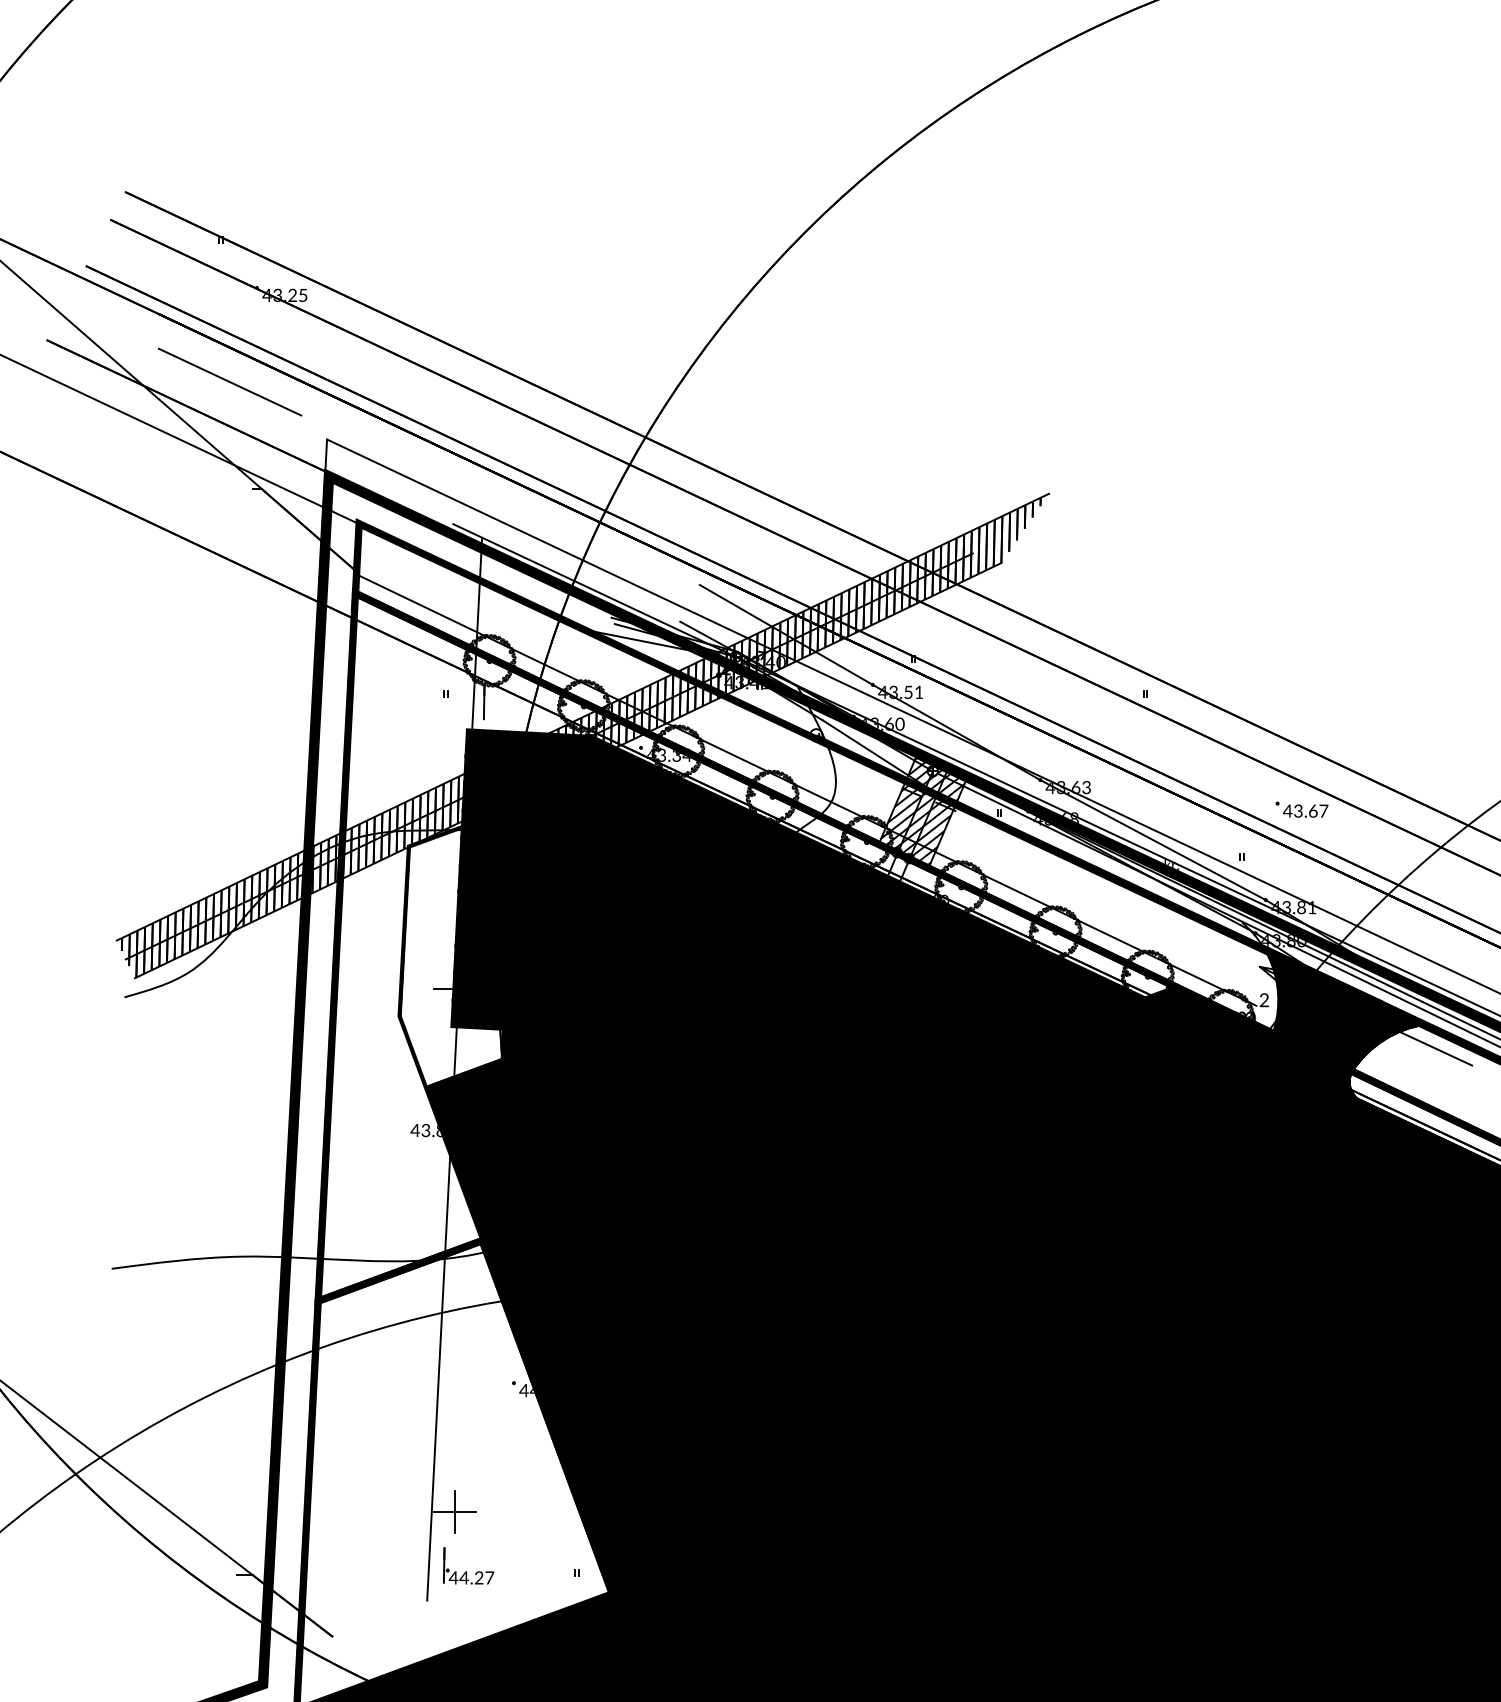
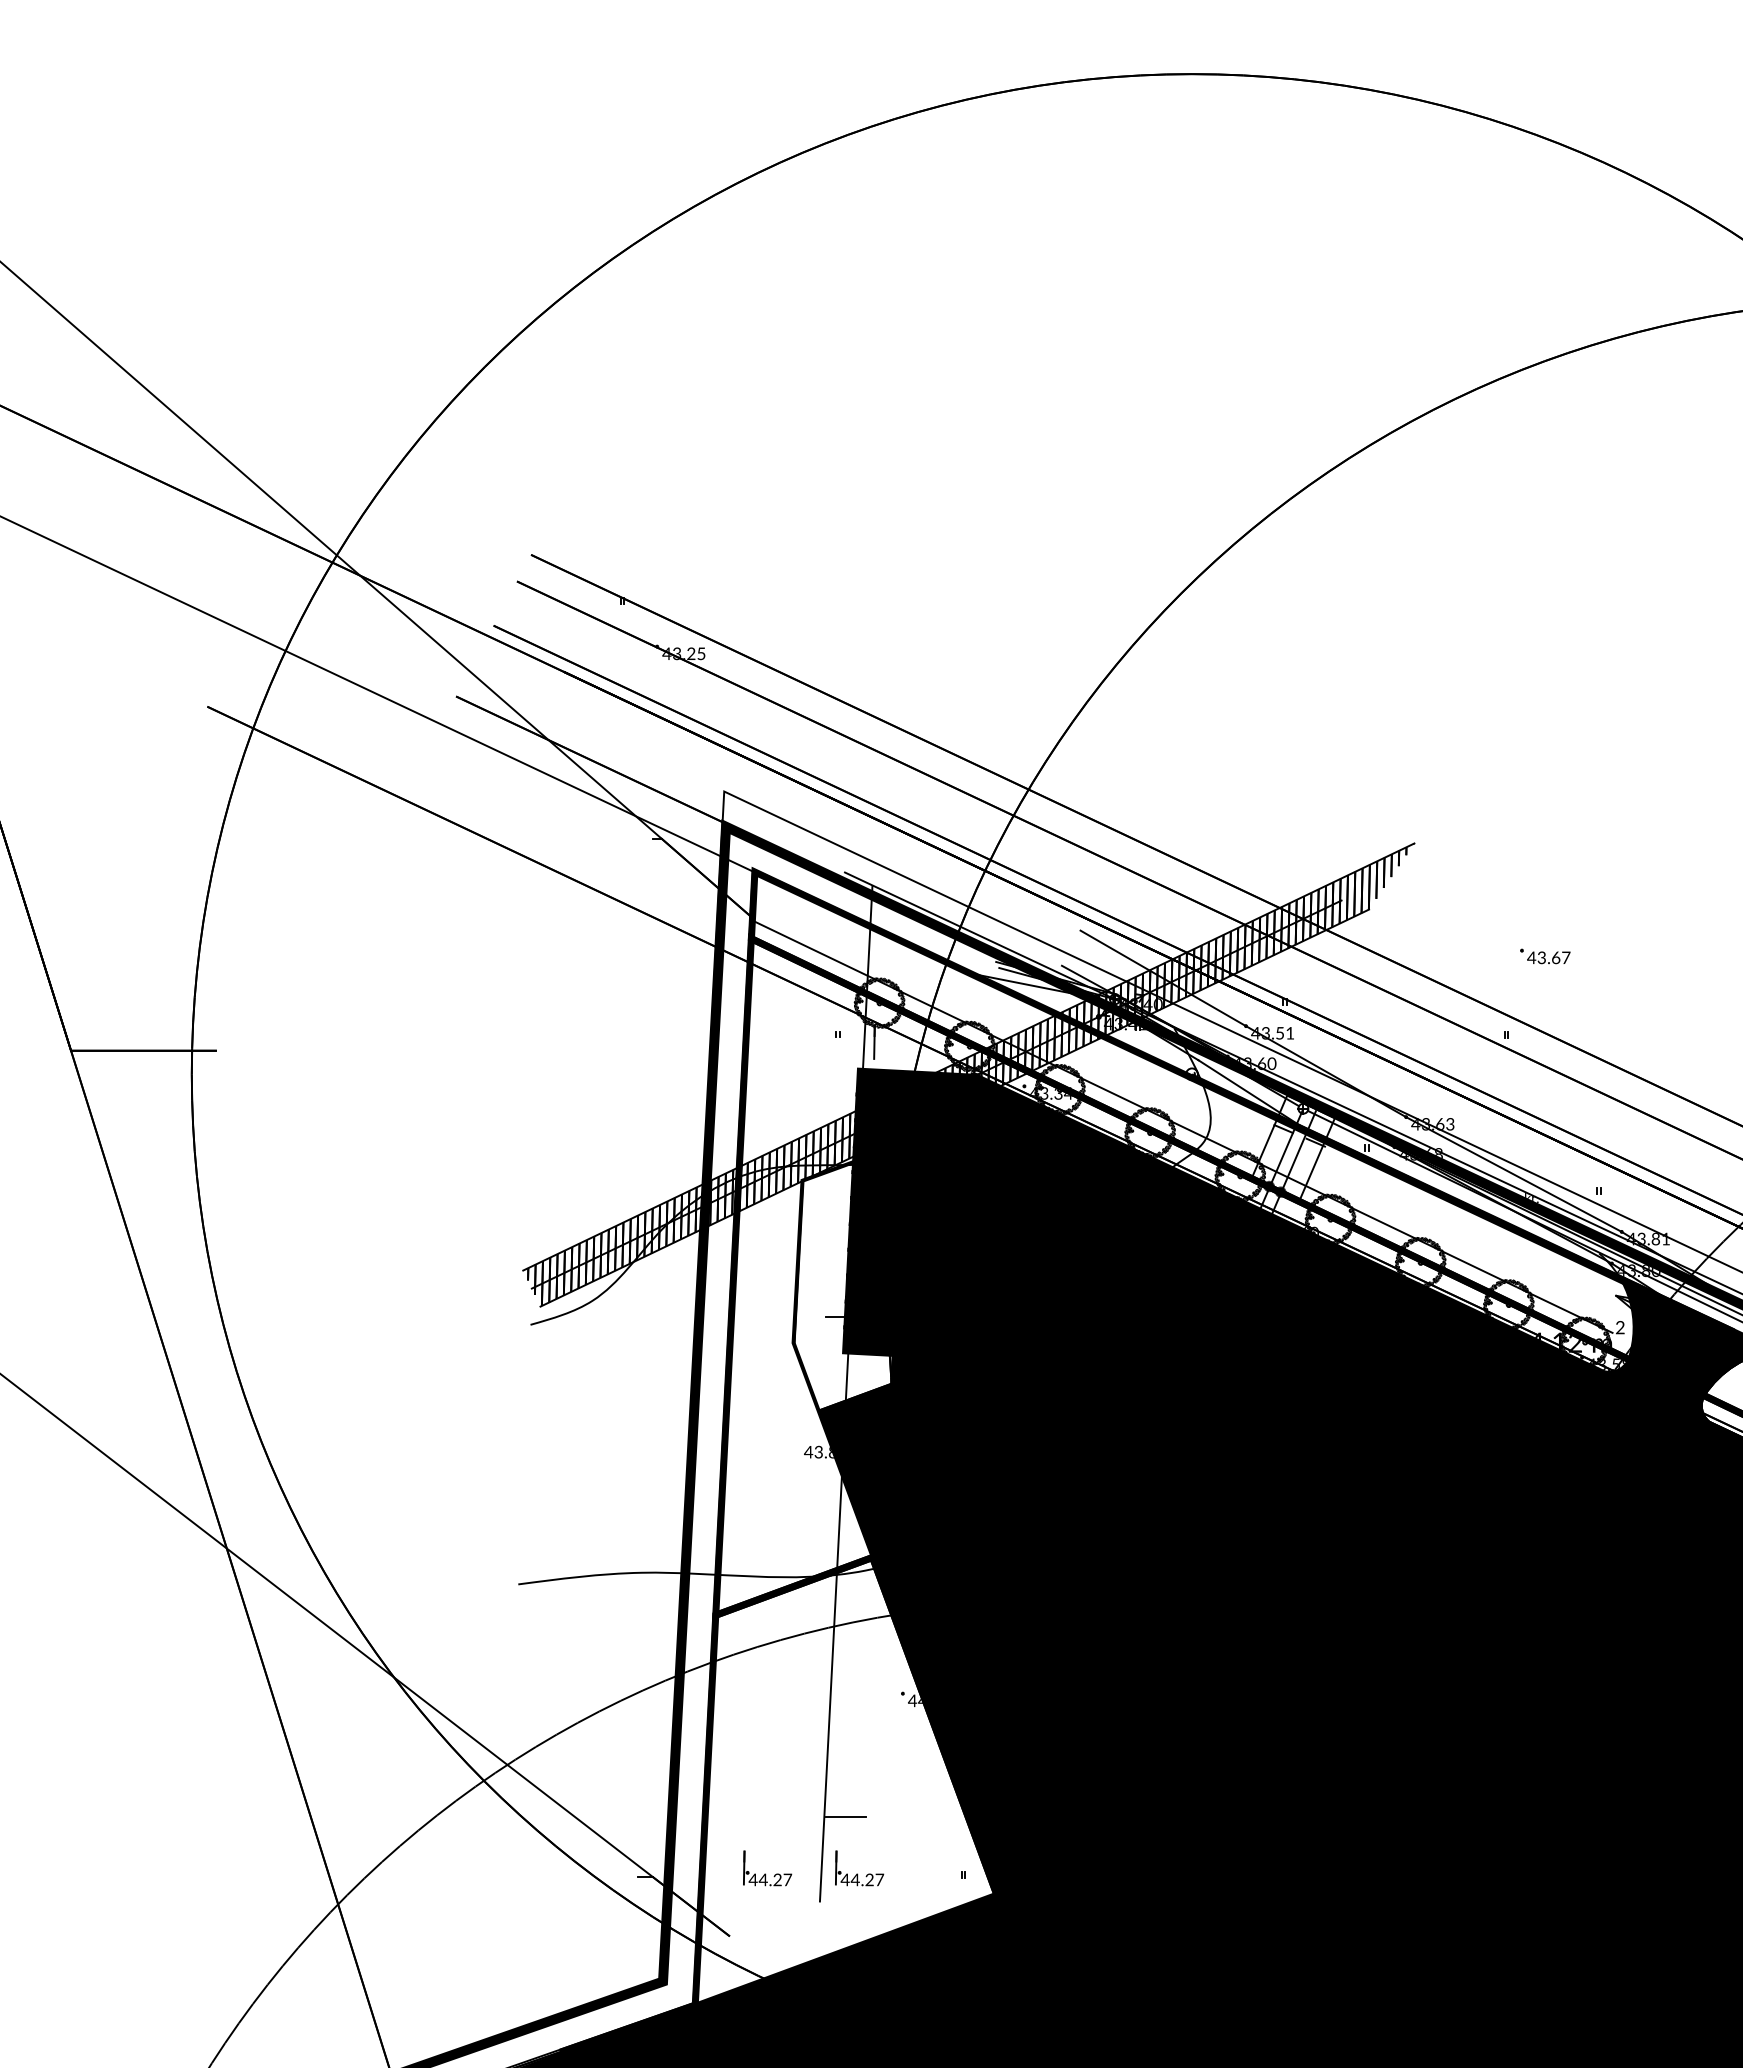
line: (230, 381) -> (631, 736), removed
part: (1302, 809) -> (1545, 956), moved
hatch: (922, 811) -> (1293, 1147), removed
fill: (1208, 1015) -> (1566, 1342), removed
line: (454, 1512) -> (846, 1817), removed
part: (372, 1565) -> (767, 1868), added

